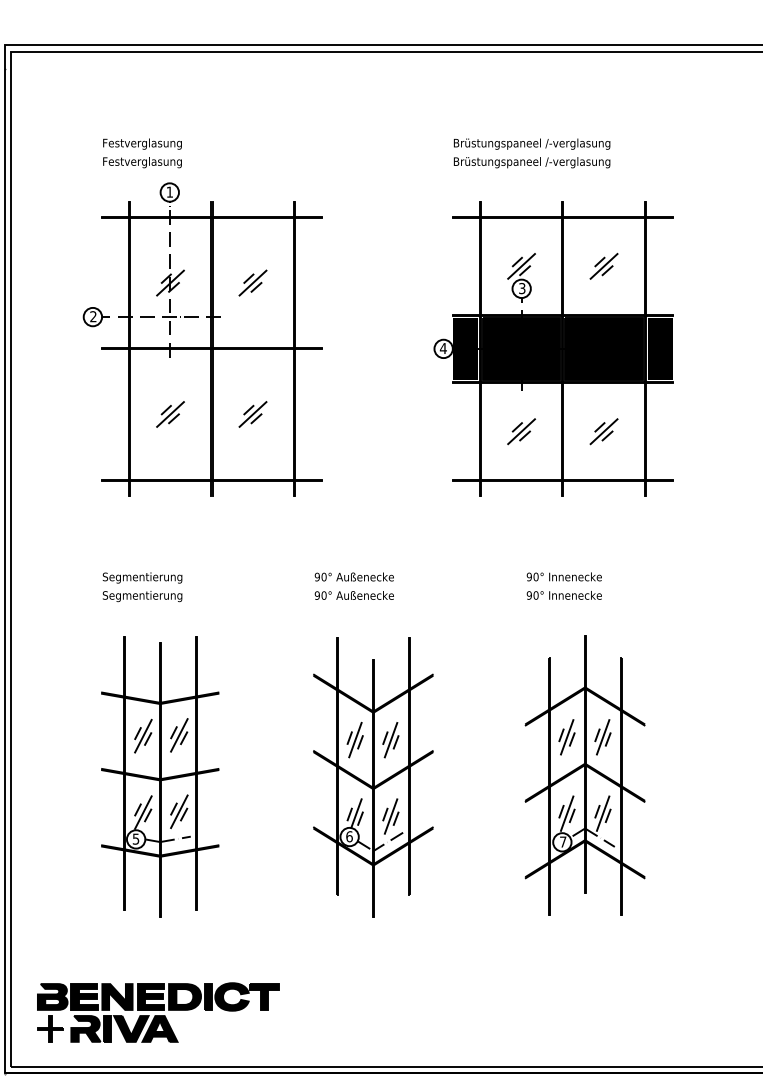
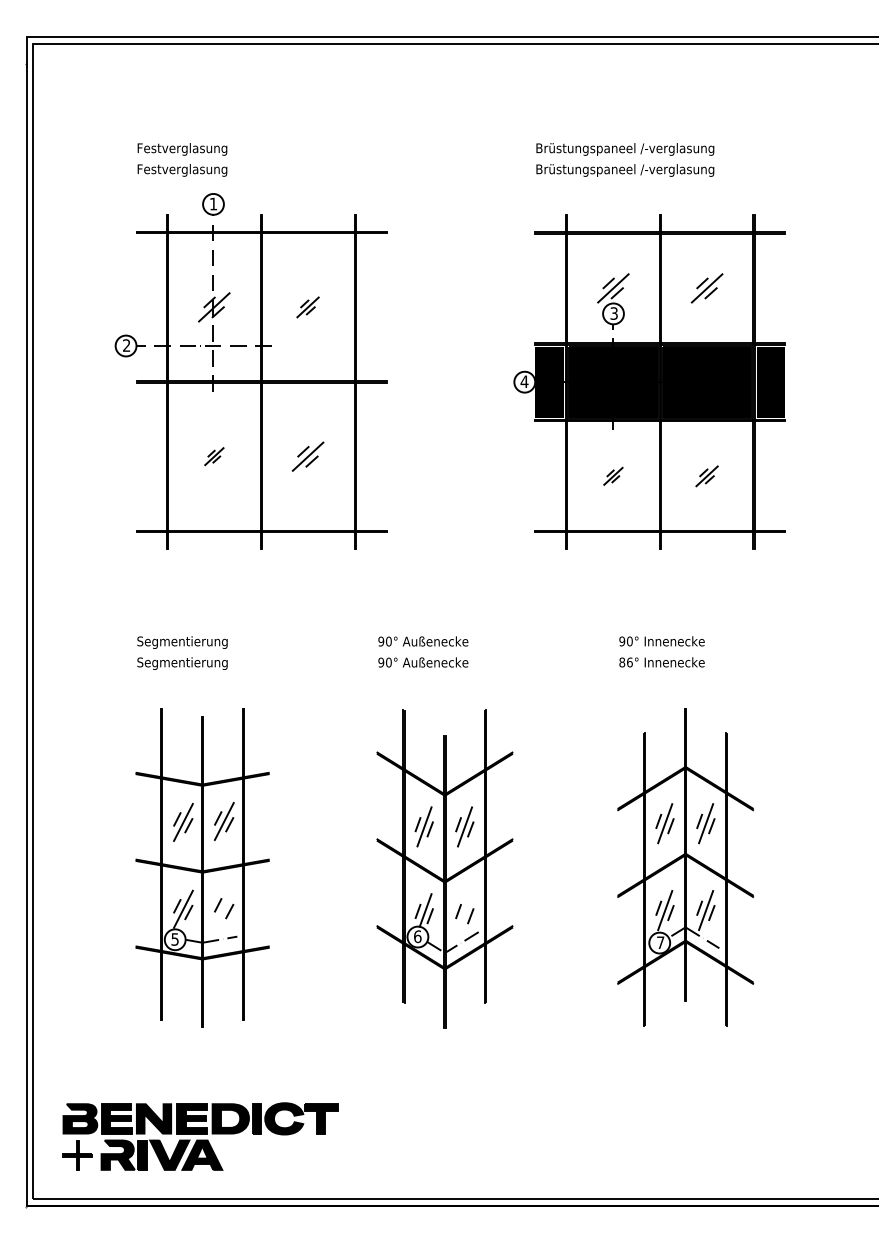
part: (252, 283) -> (307, 307), size x0.7
part: (170, 414) -> (214, 456), size x0.6
part: (521, 431) -> (613, 476), size x0.6
part: (603, 431) -> (706, 476), size x0.7
text: (532, 595) -> (625, 662), 90° -> 86°
line: (178, 811) -> (223, 907), removed
line: (390, 816) -> (464, 913), removed

